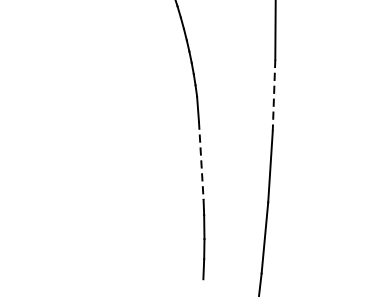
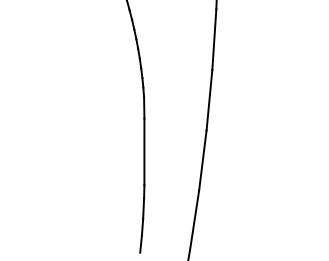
line: (274, 95) -> (209, 100), dashed -> solid
line: (201, 161) -> (144, 152), dashed -> solid

